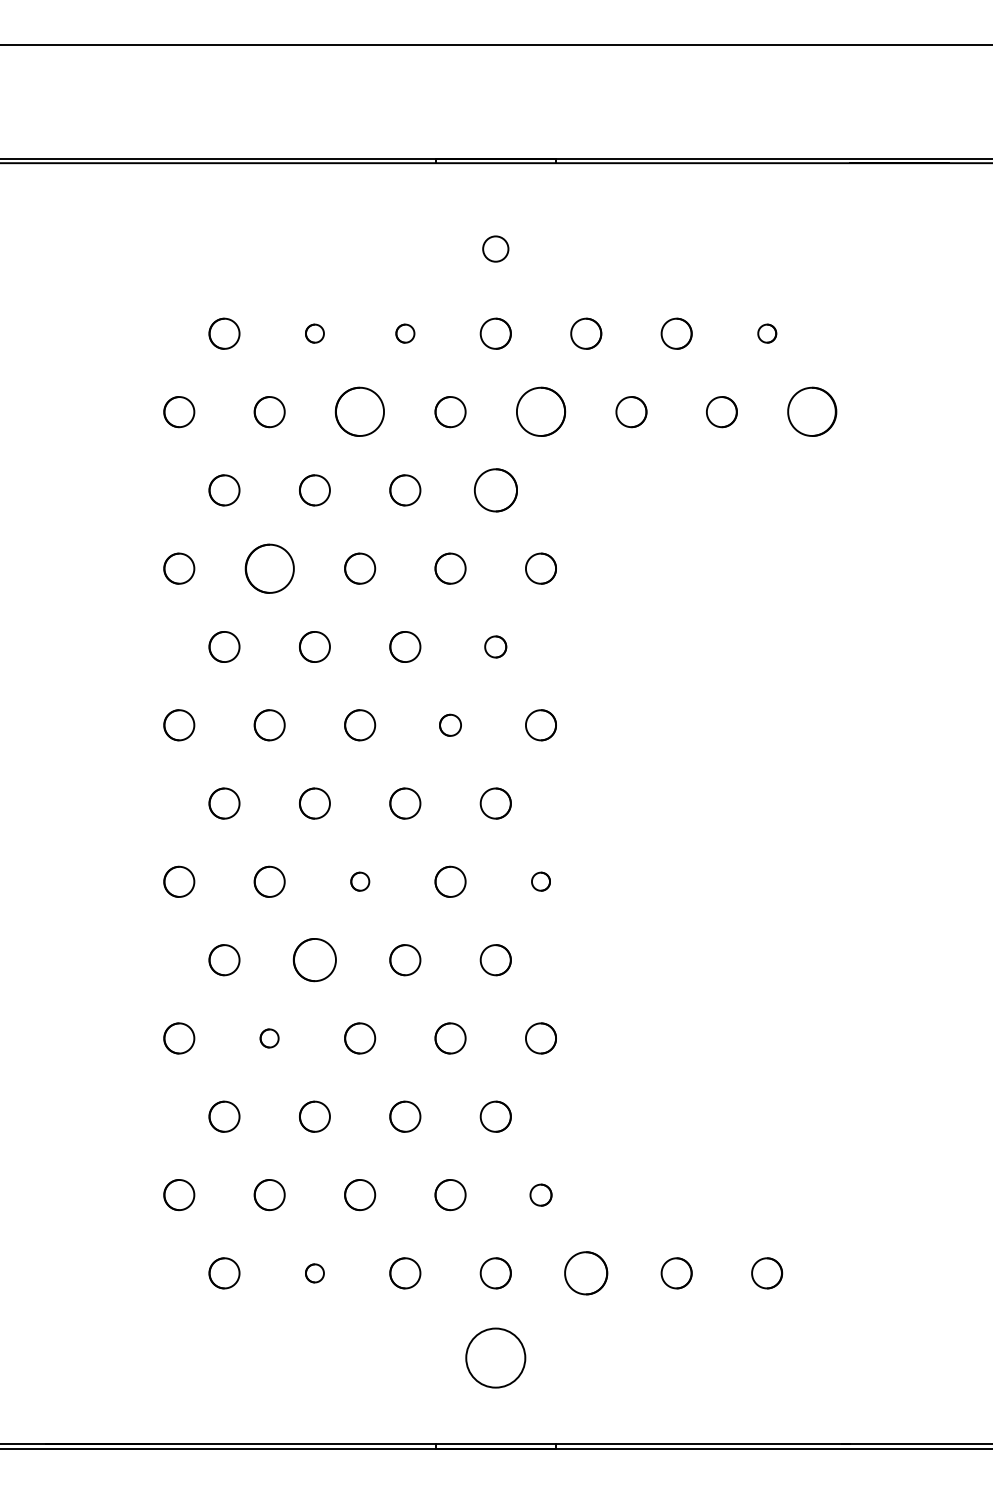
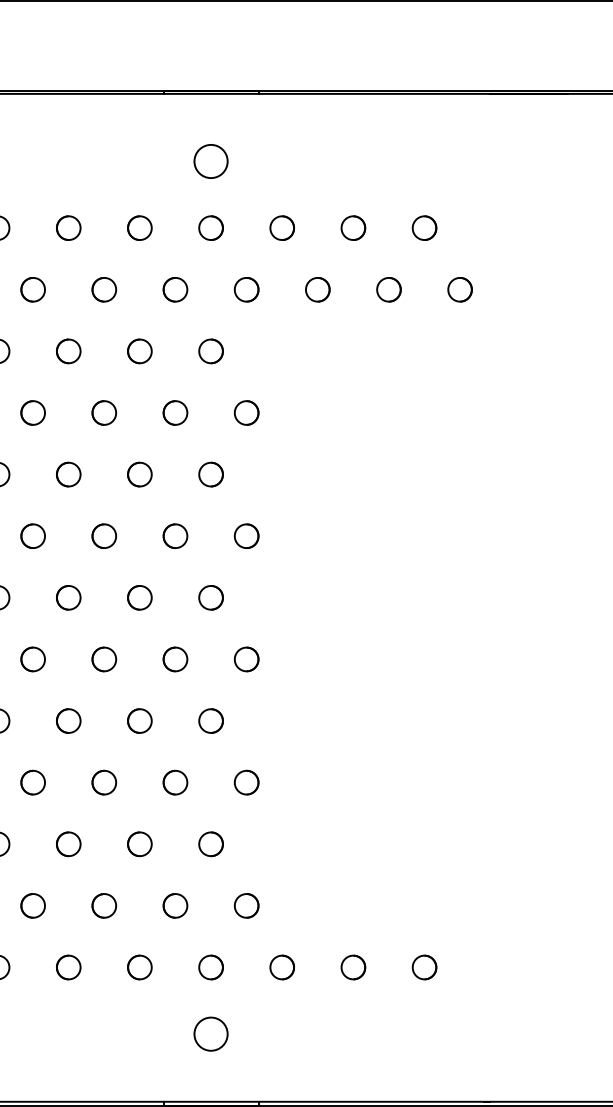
circle: (495, 248) -> (210, 161), size x1.67
part: (314, 333) -> (68, 227), size x1.67
part: (405, 333) -> (140, 227), size x1.67
part: (767, 333) -> (424, 227), size x1.67
part: (360, 412) -> (104, 290), size x0.62
part: (540, 412) -> (246, 290), size x0.62
part: (812, 412) -> (460, 290), size x0.62
part: (495, 490) -> (210, 351), size x0.71
part: (269, 568) -> (32, 412), size x0.62
part: (495, 646) -> (210, 474), size x1.43
part: (450, 725) -> (175, 536), size x1.43
part: (360, 881) -> (104, 659), size x1.67
part: (540, 881) -> (246, 659), size x1.67
part: (314, 960) -> (68, 721), size x0.71
part: (269, 1038) -> (32, 782), size x1.67
part: (540, 1195) -> (246, 906), size x1.43
part: (314, 1273) -> (68, 967), size x1.67
part: (586, 1273) -> (282, 967), size x0.71
circle: (495, 1358) -> (210, 1034), size x0.71

